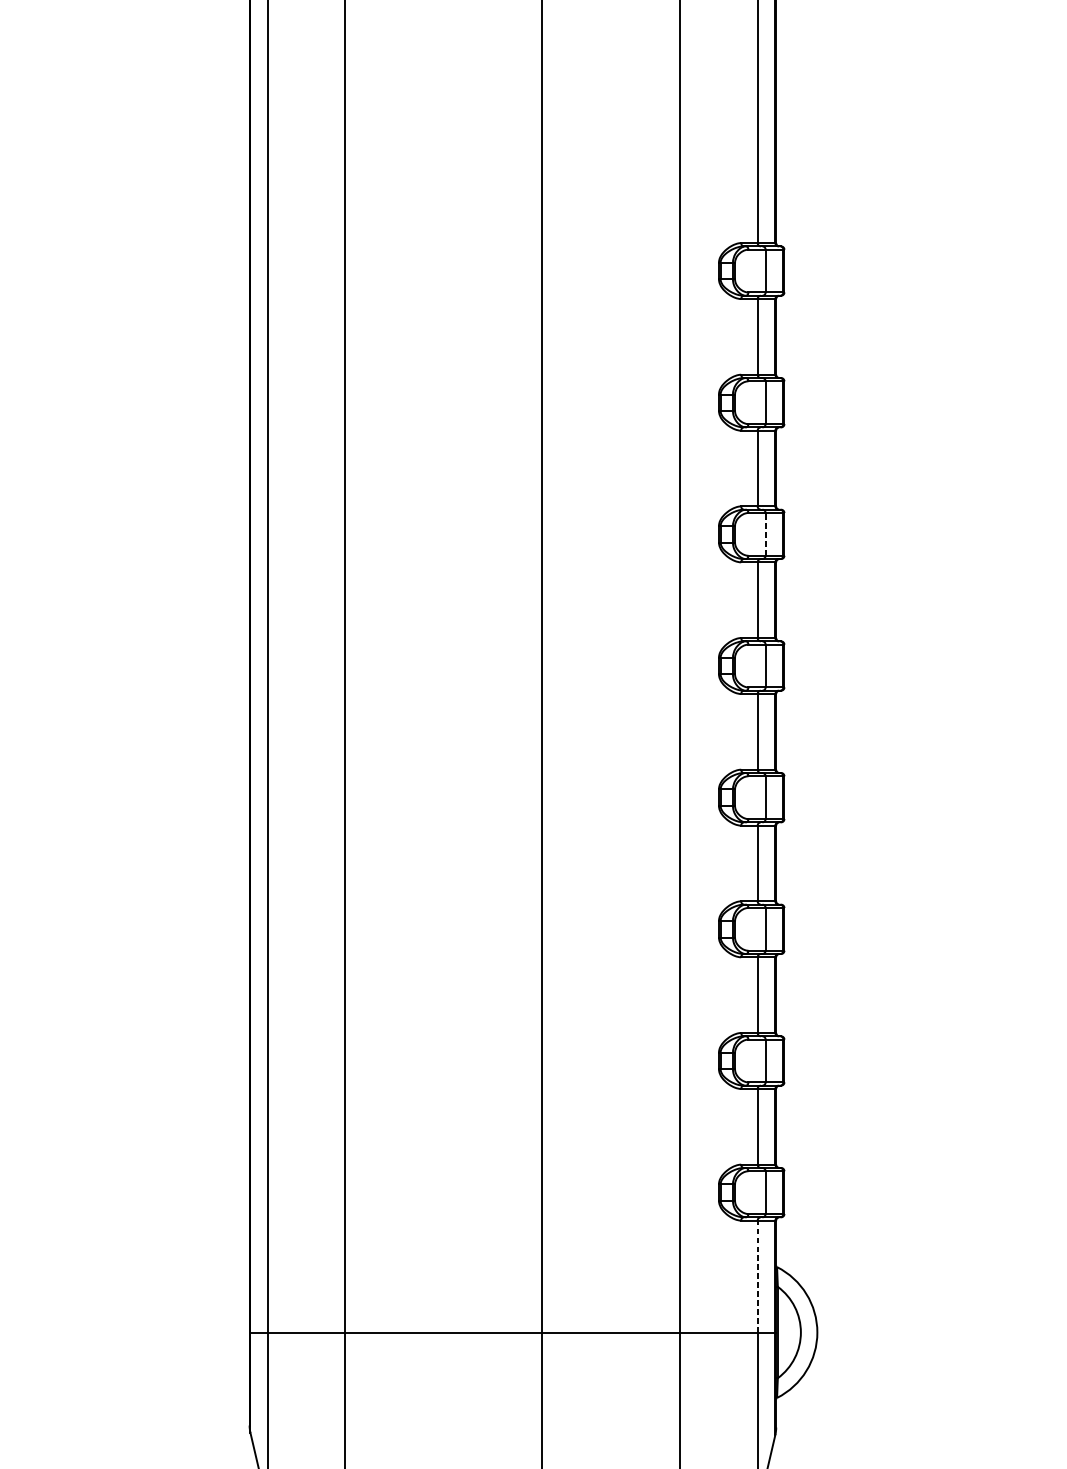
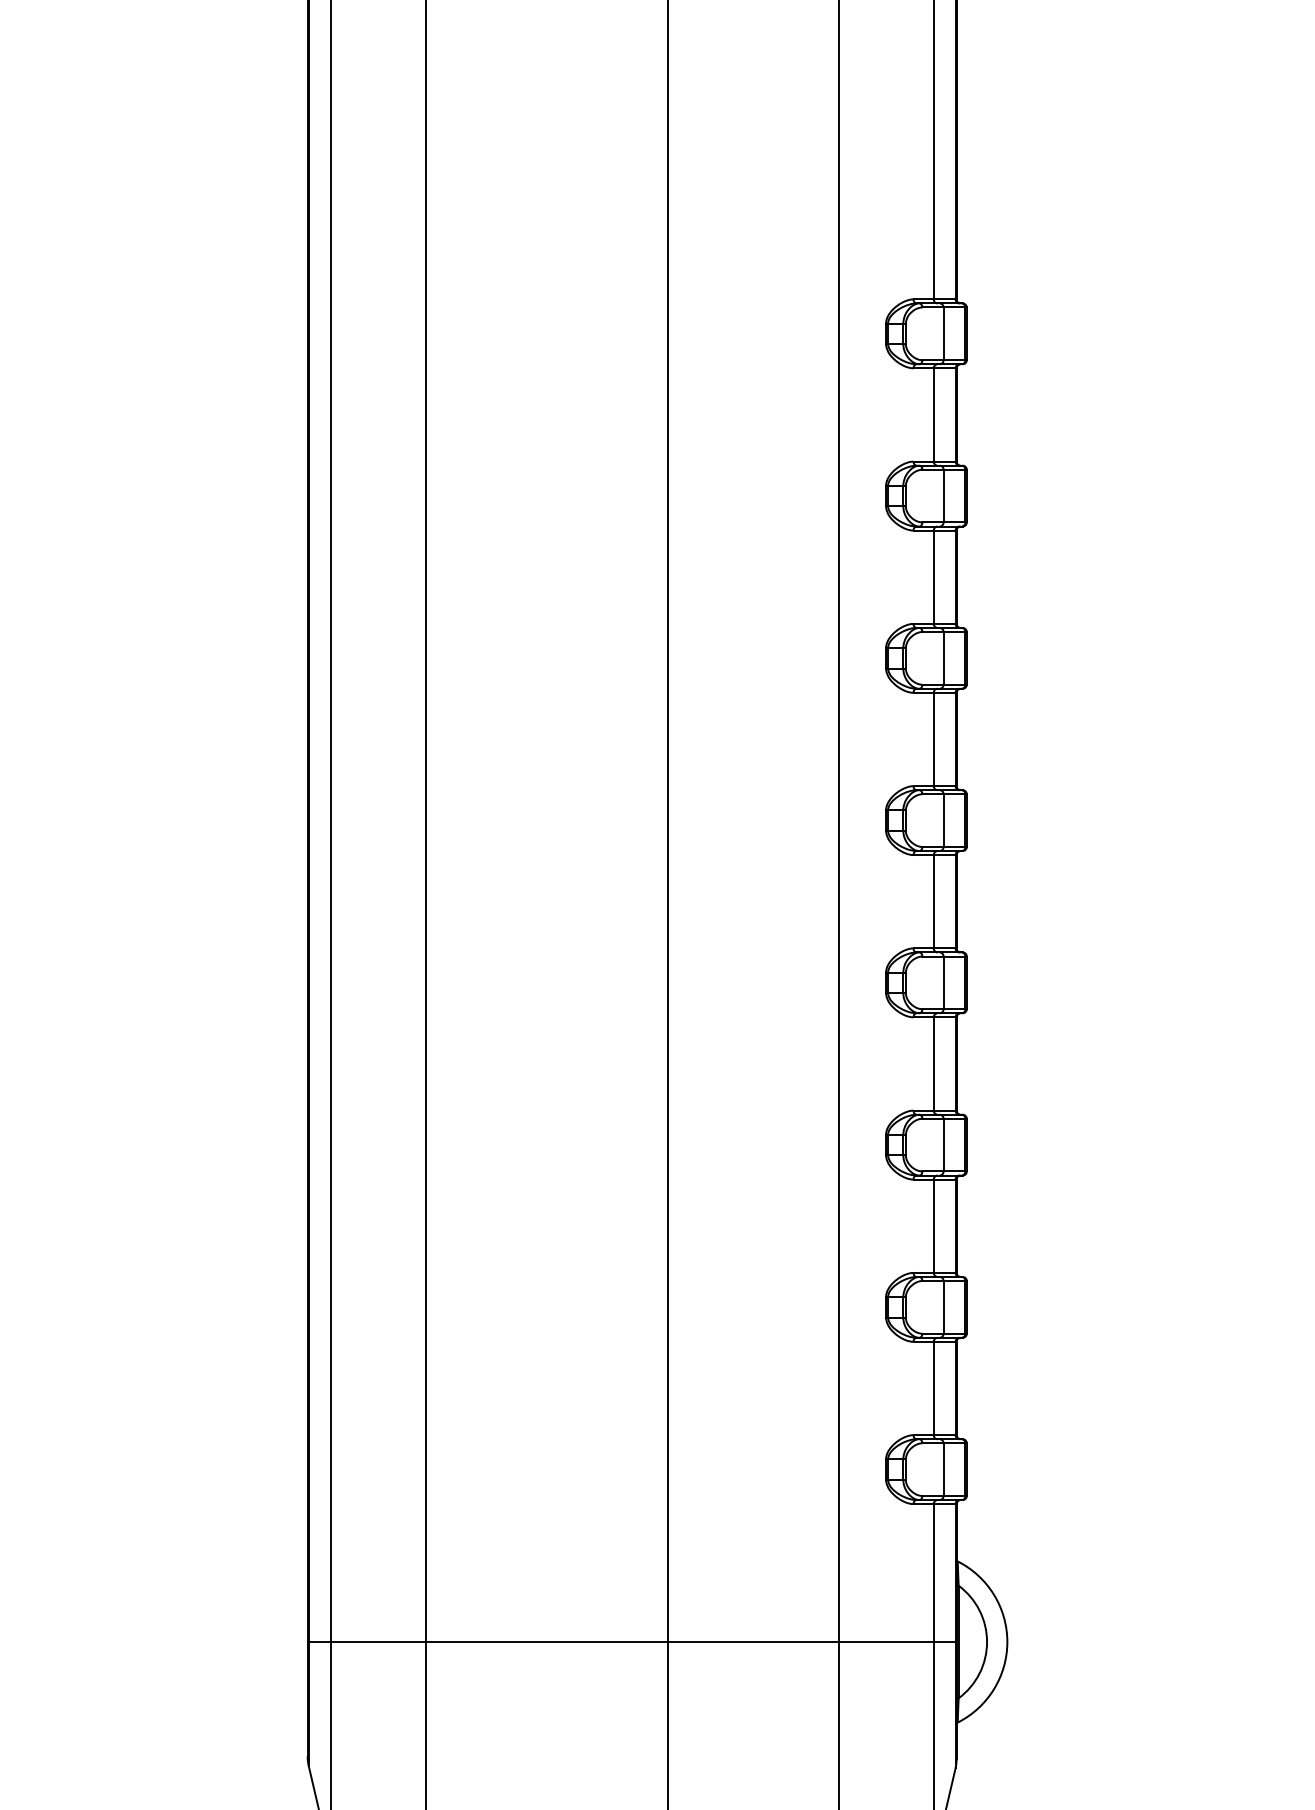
line: (765, 533) -> (943, 657), dashed -> solid
line: (757, 1276) -> (933, 1573), dashed -> solid

